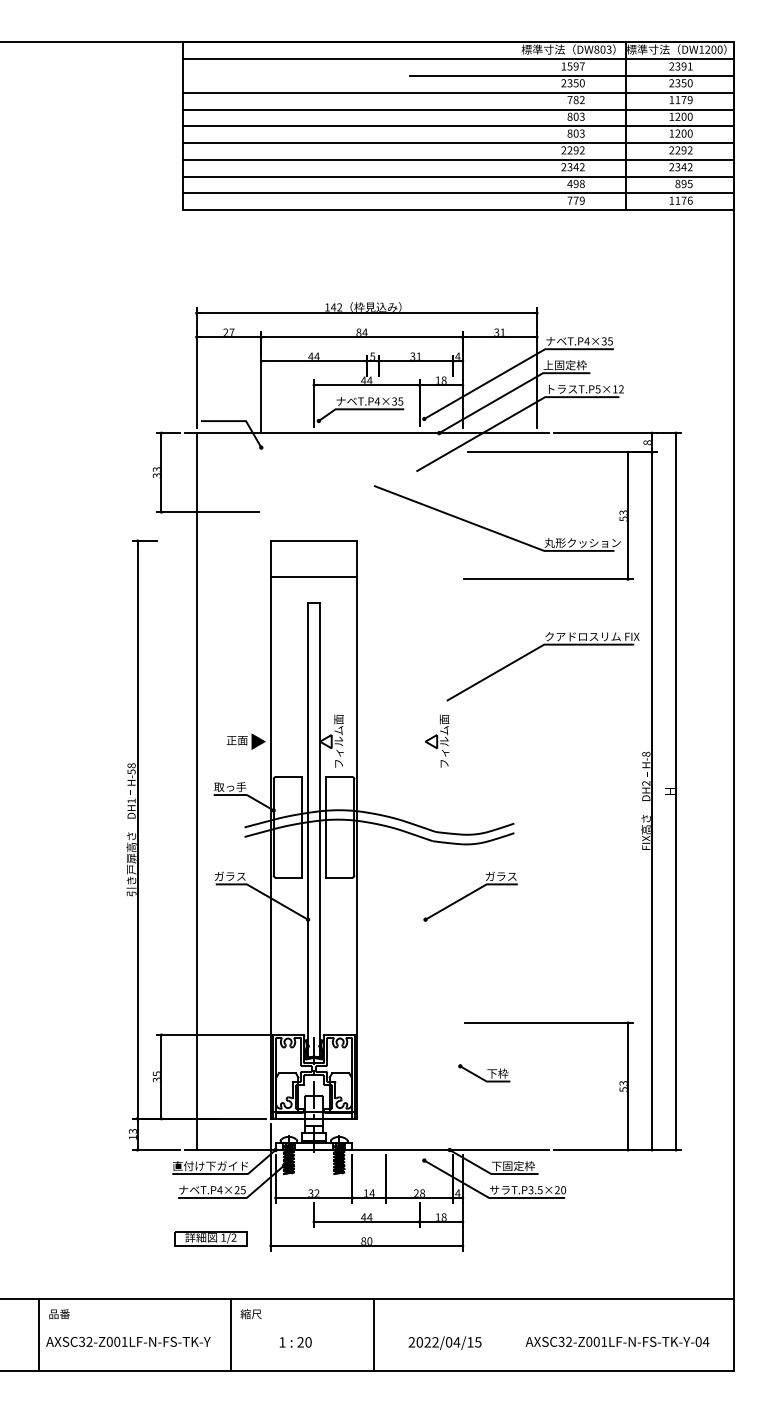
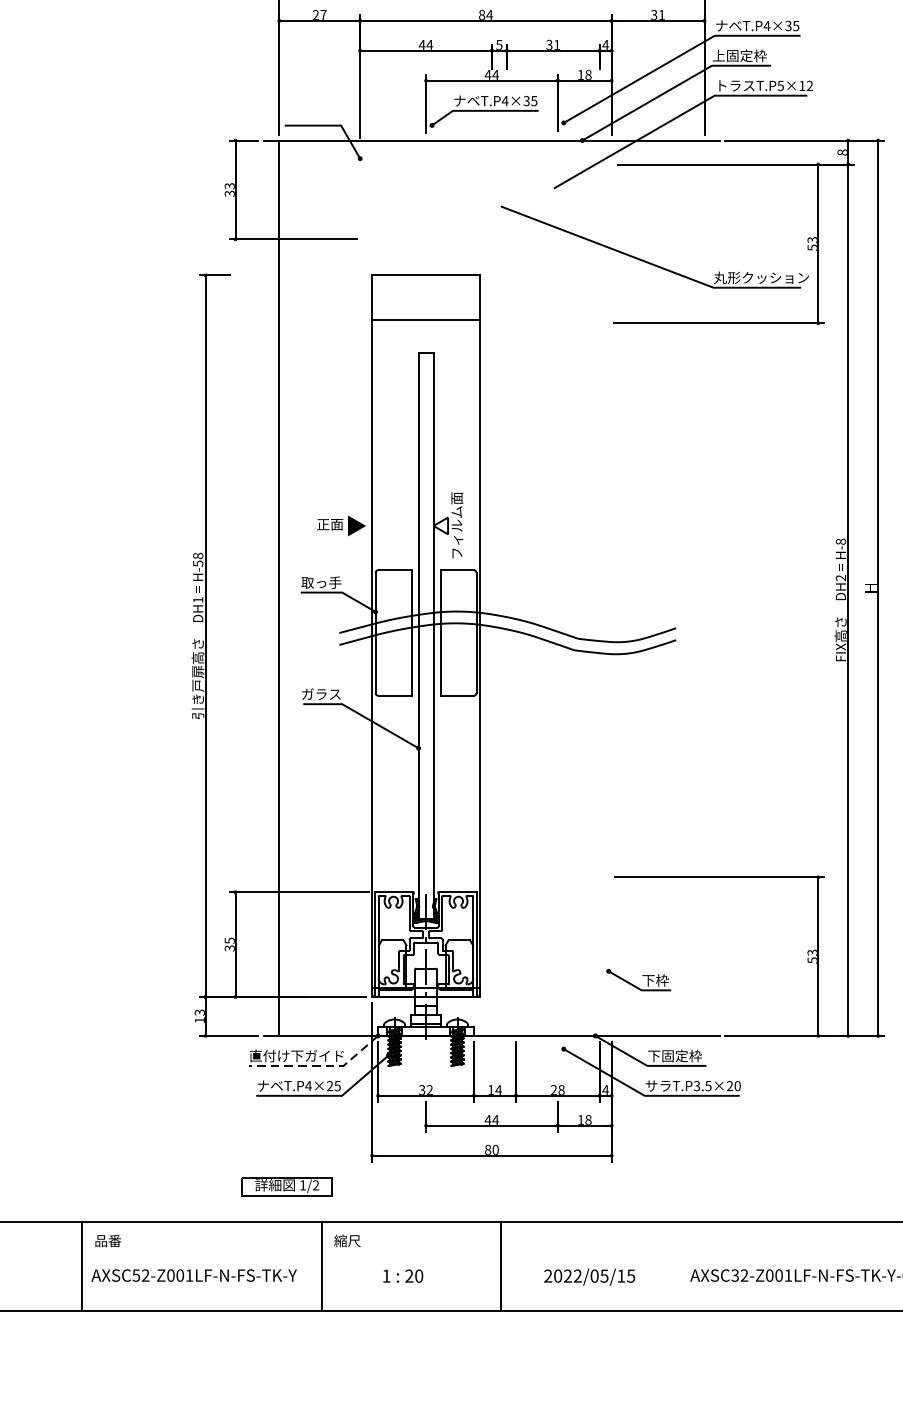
part: (534, 651) -> (701, 413), removed
part: (437, 740) -> (580, 524), removed
part: (470, 896) -> (621, 719), removed
part: (484, 1073) -> (638, 980), moved
line: (229, 1174) -> (320, 1066), solid -> dashed
part: (210, 1238) -> (286, 1186), moved
text: (82, 1340) -> (136, 1273), AXSC32-Z001LF-N-FS-TK-Y -> AXSC52-Z001LF-N-FS-TK-Y
text: (456, 1342) -> (603, 1276), 2022/04/15 -> 2022/05/15

